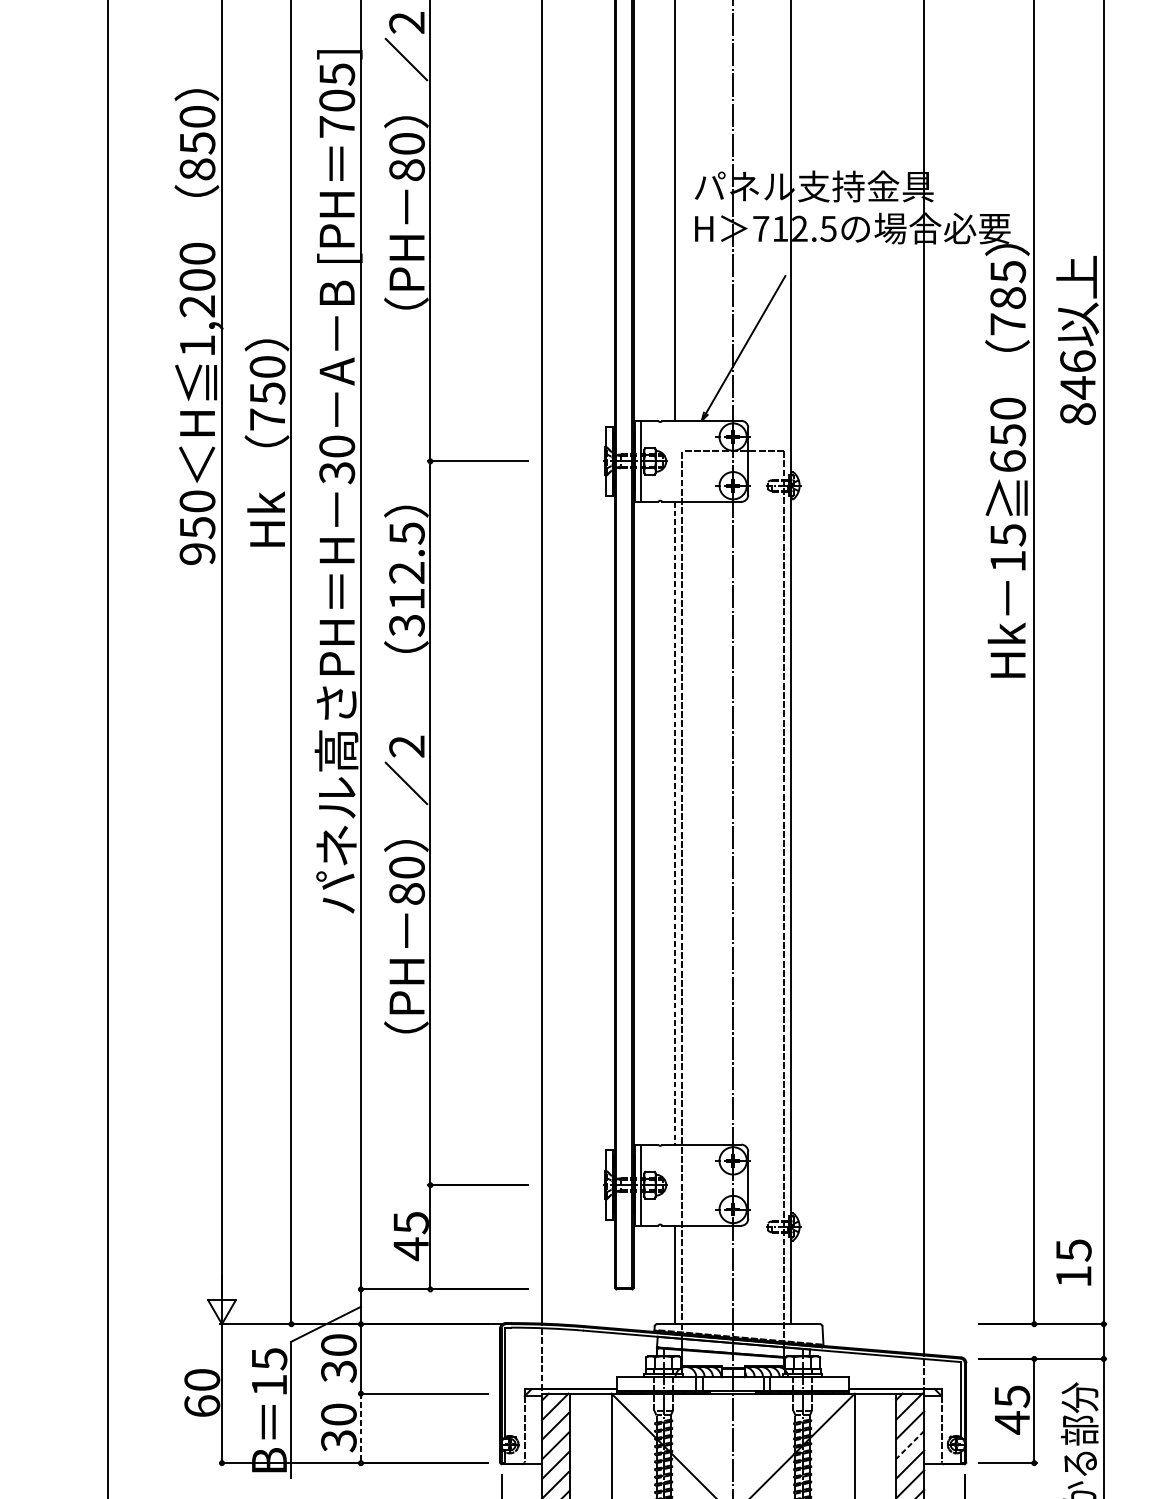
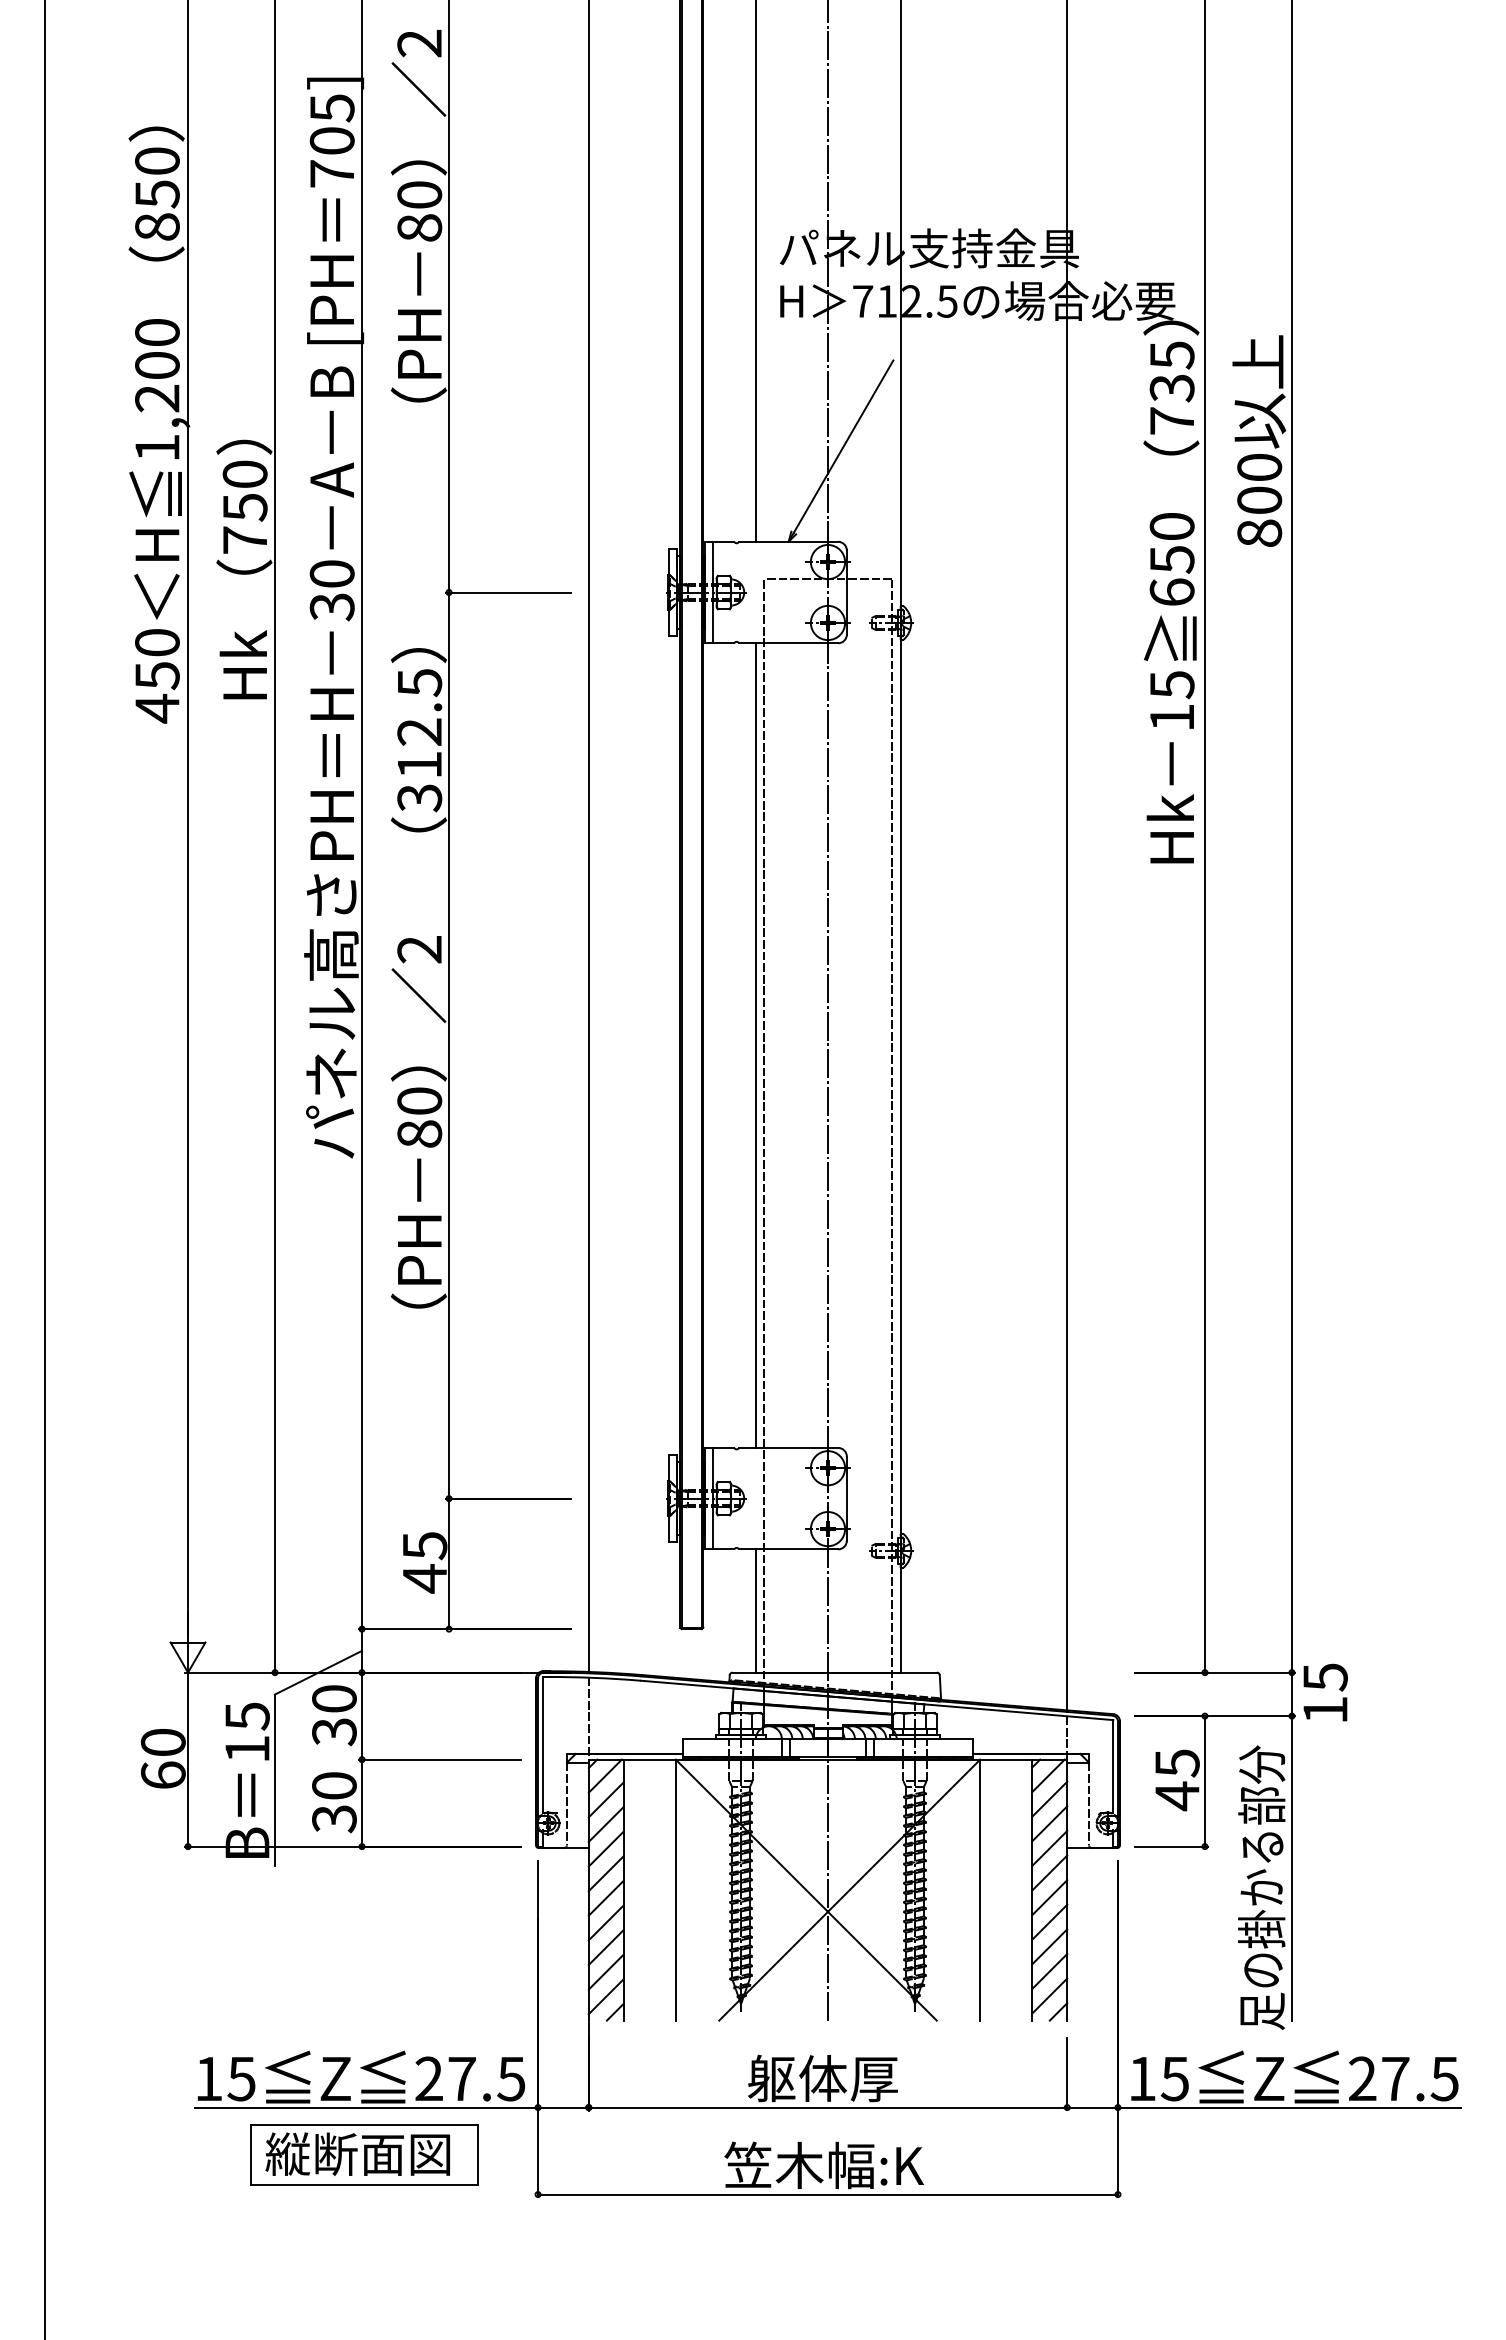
text: (1007, 298) -> (1171, 388), 785 -> 735
text: (1077, 375) -> (1259, 484), 846 -> 800
text: (197, 554) -> (157, 708), 950 -> 450
line: (675, 824) -> (755, 1046), dashed -> solid
text: (1073, 1262) -> (1325, 1692), moved
line: (361, 1428) -> (362, 1803), dashed -> solid
line: (910, 1444) -> (1049, 1823), dashed -> solid

